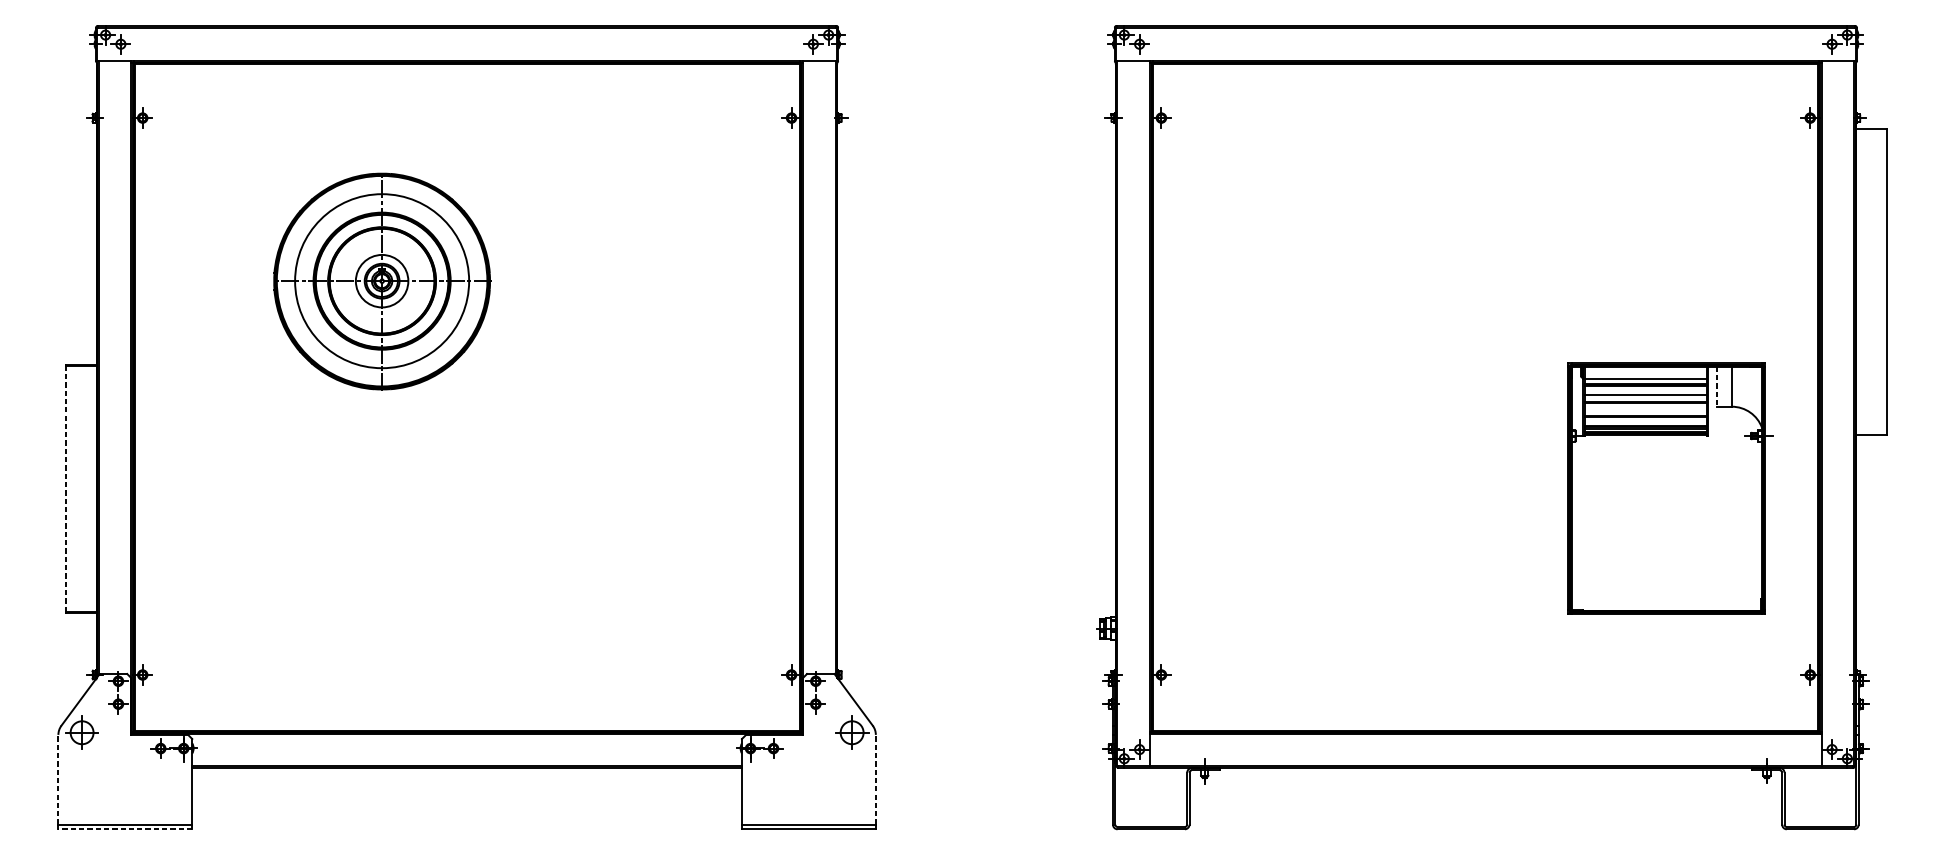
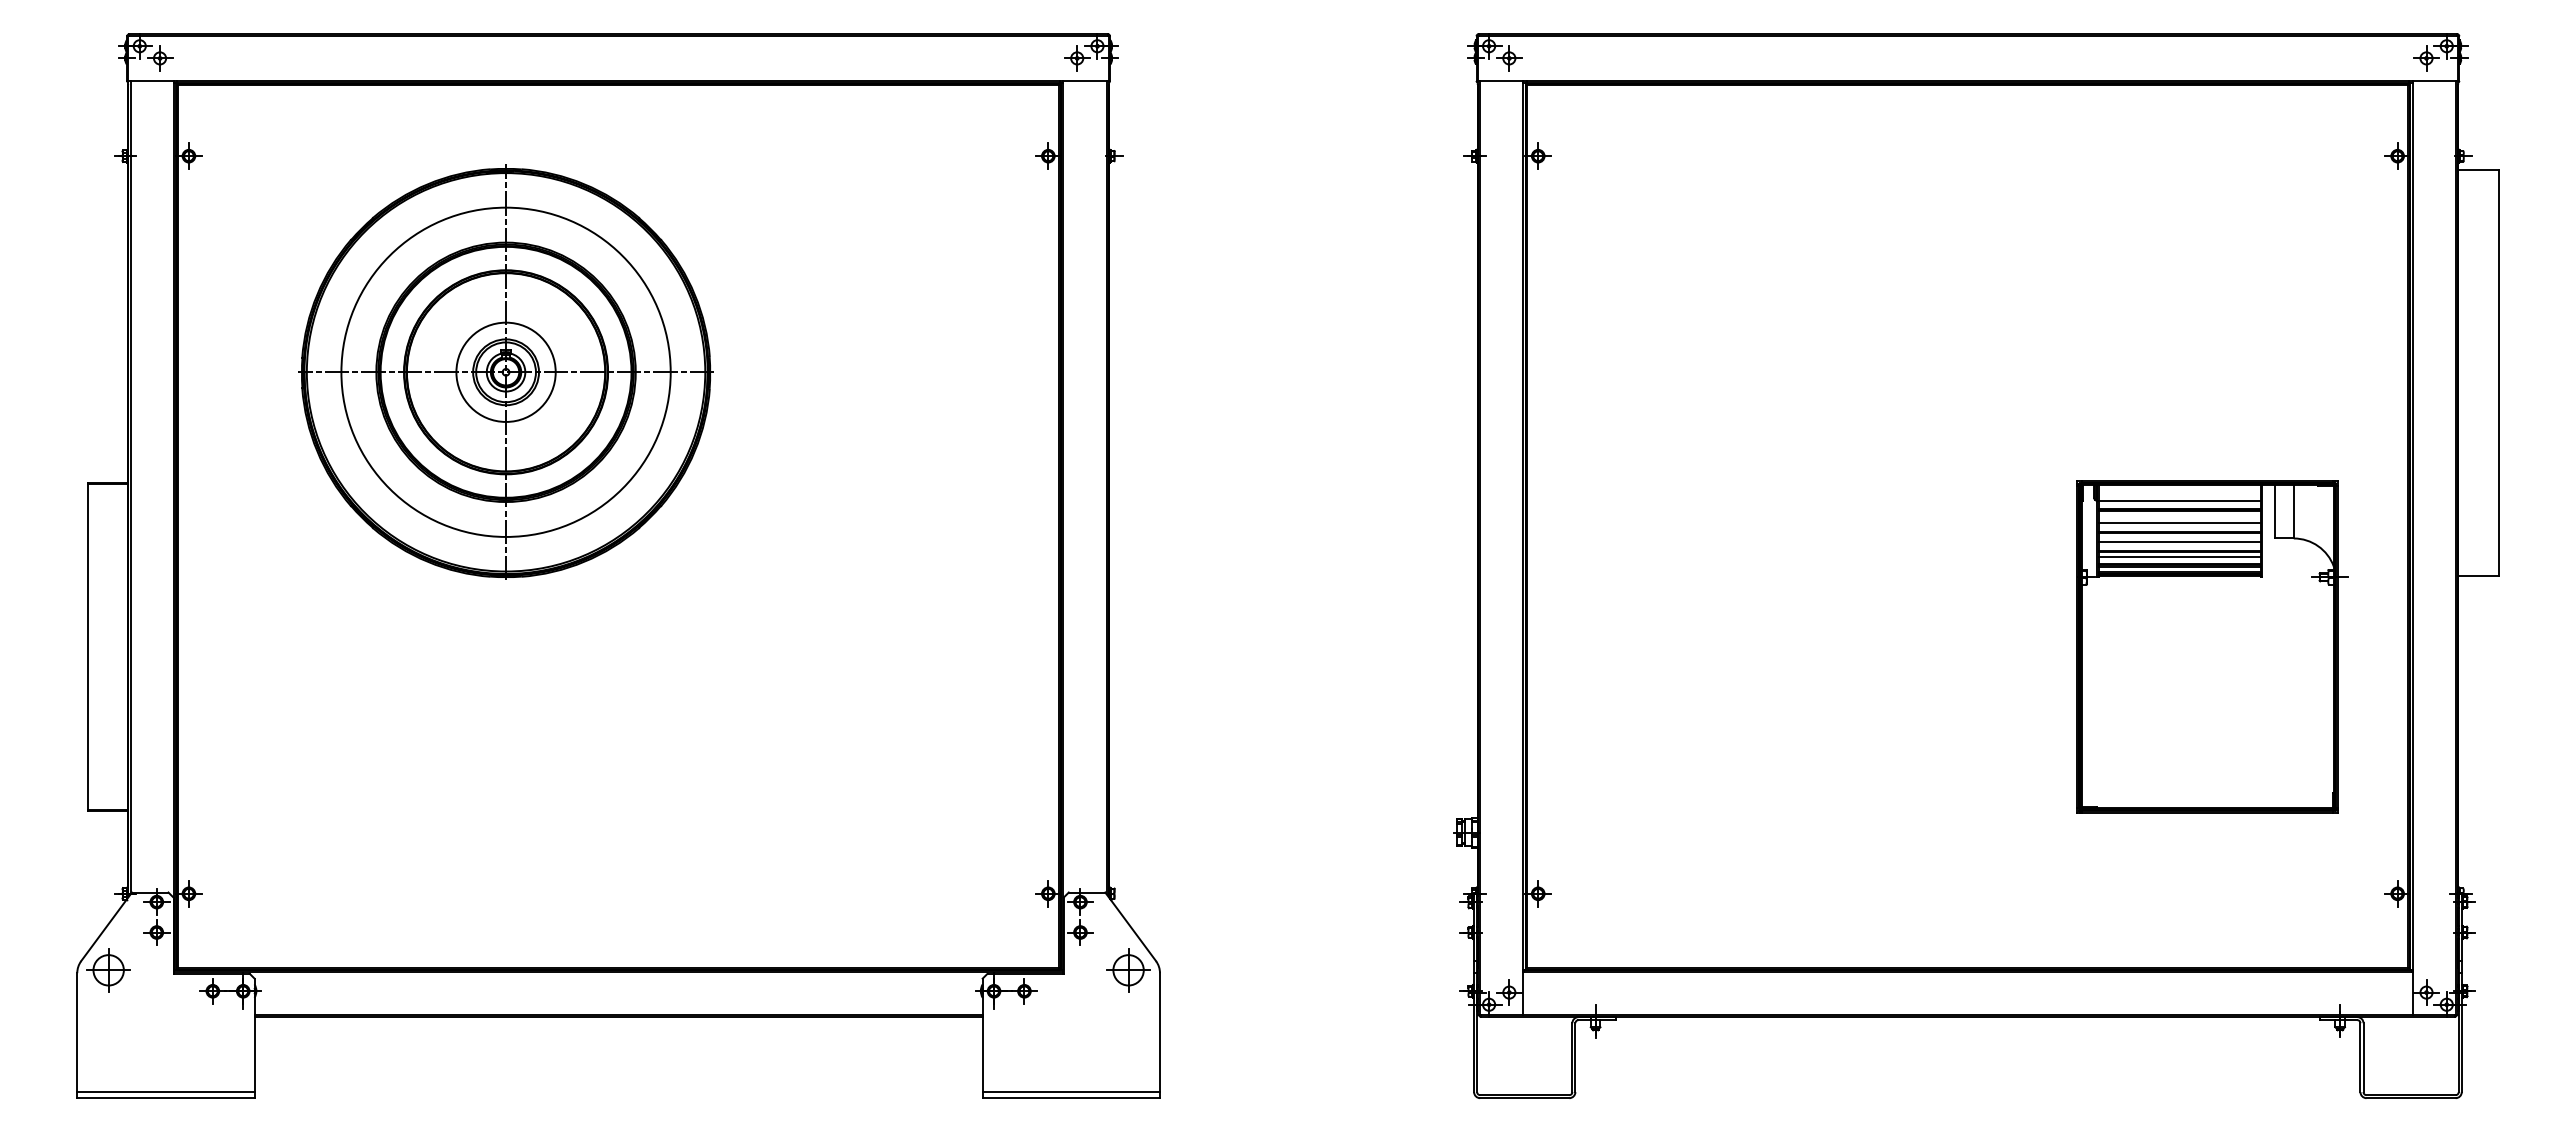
part: (381, 280) -> (505, 371), size x1.43
line: (1717, 386) -> (2274, 511), dashed -> solid
line: (1645, 409) -> (2179, 541), added
line: (1645, 420) -> (2179, 556), added
line: (66, 489) -> (87, 647), dashed -> solid
line: (58, 779) -> (77, 1032), dashed -> solid
line: (876, 779) -> (1160, 1032), dashed -> solid
line: (125, 829) -> (165, 1098), dashed -> solid

